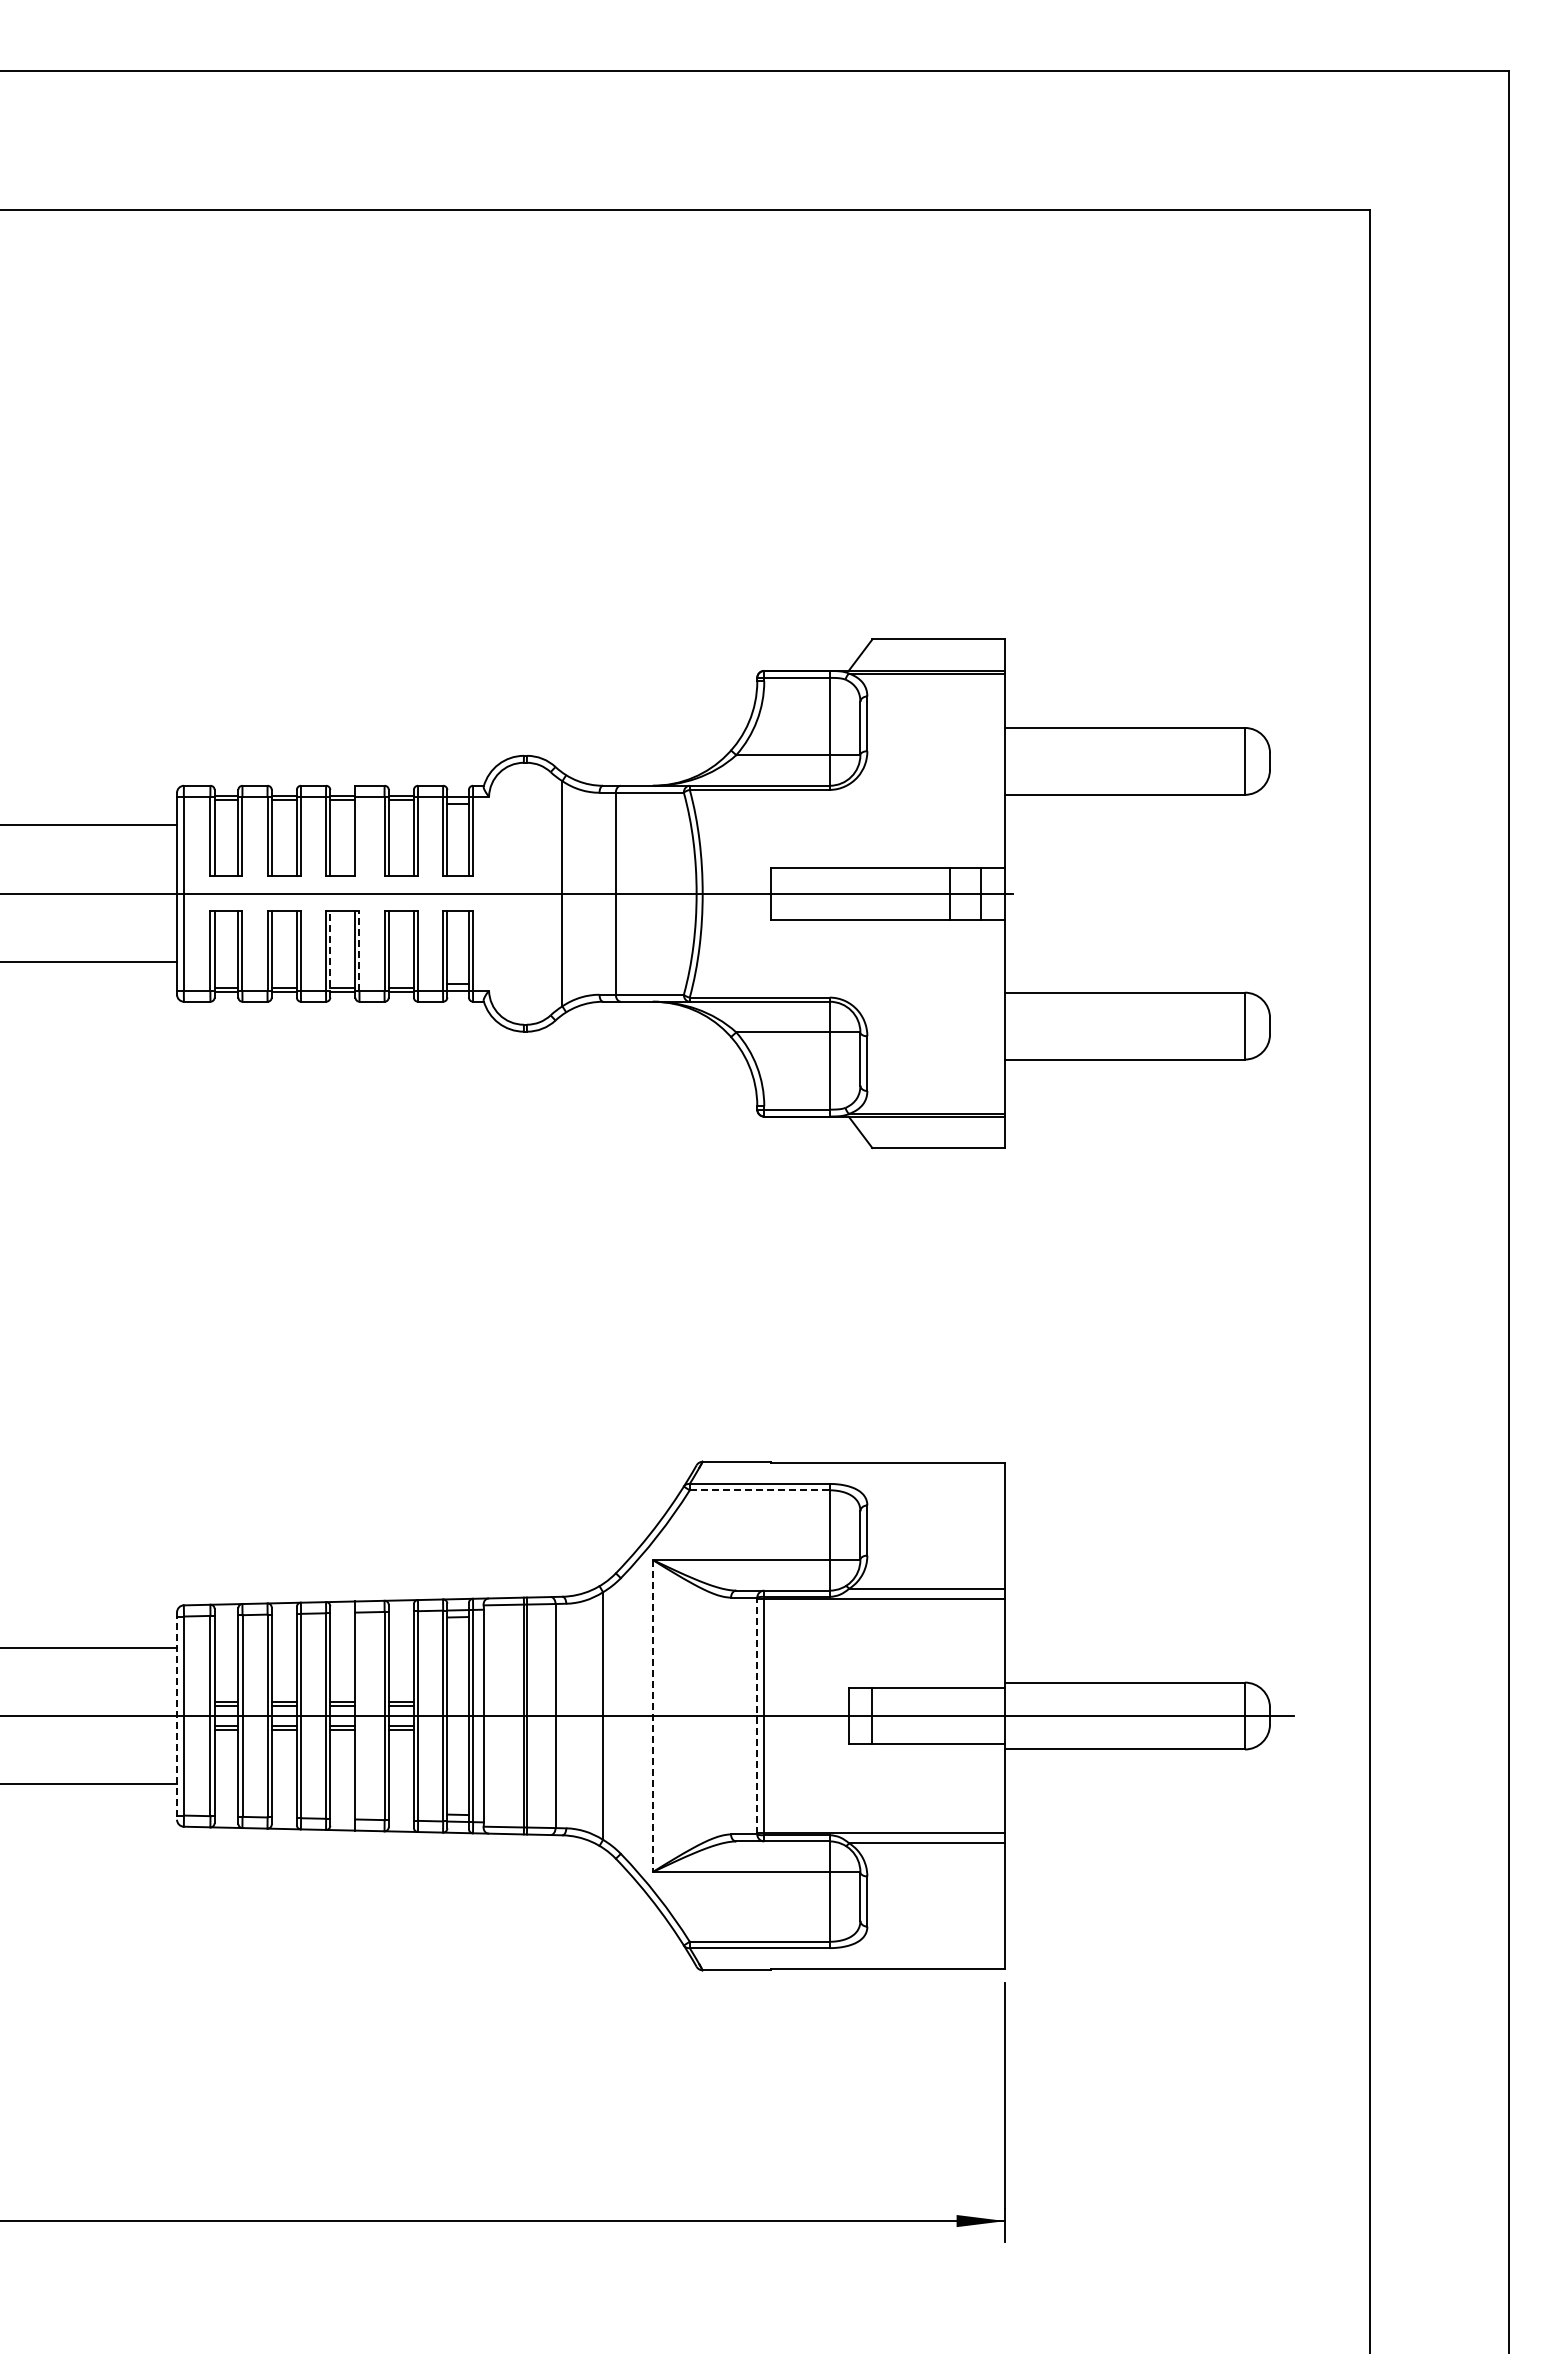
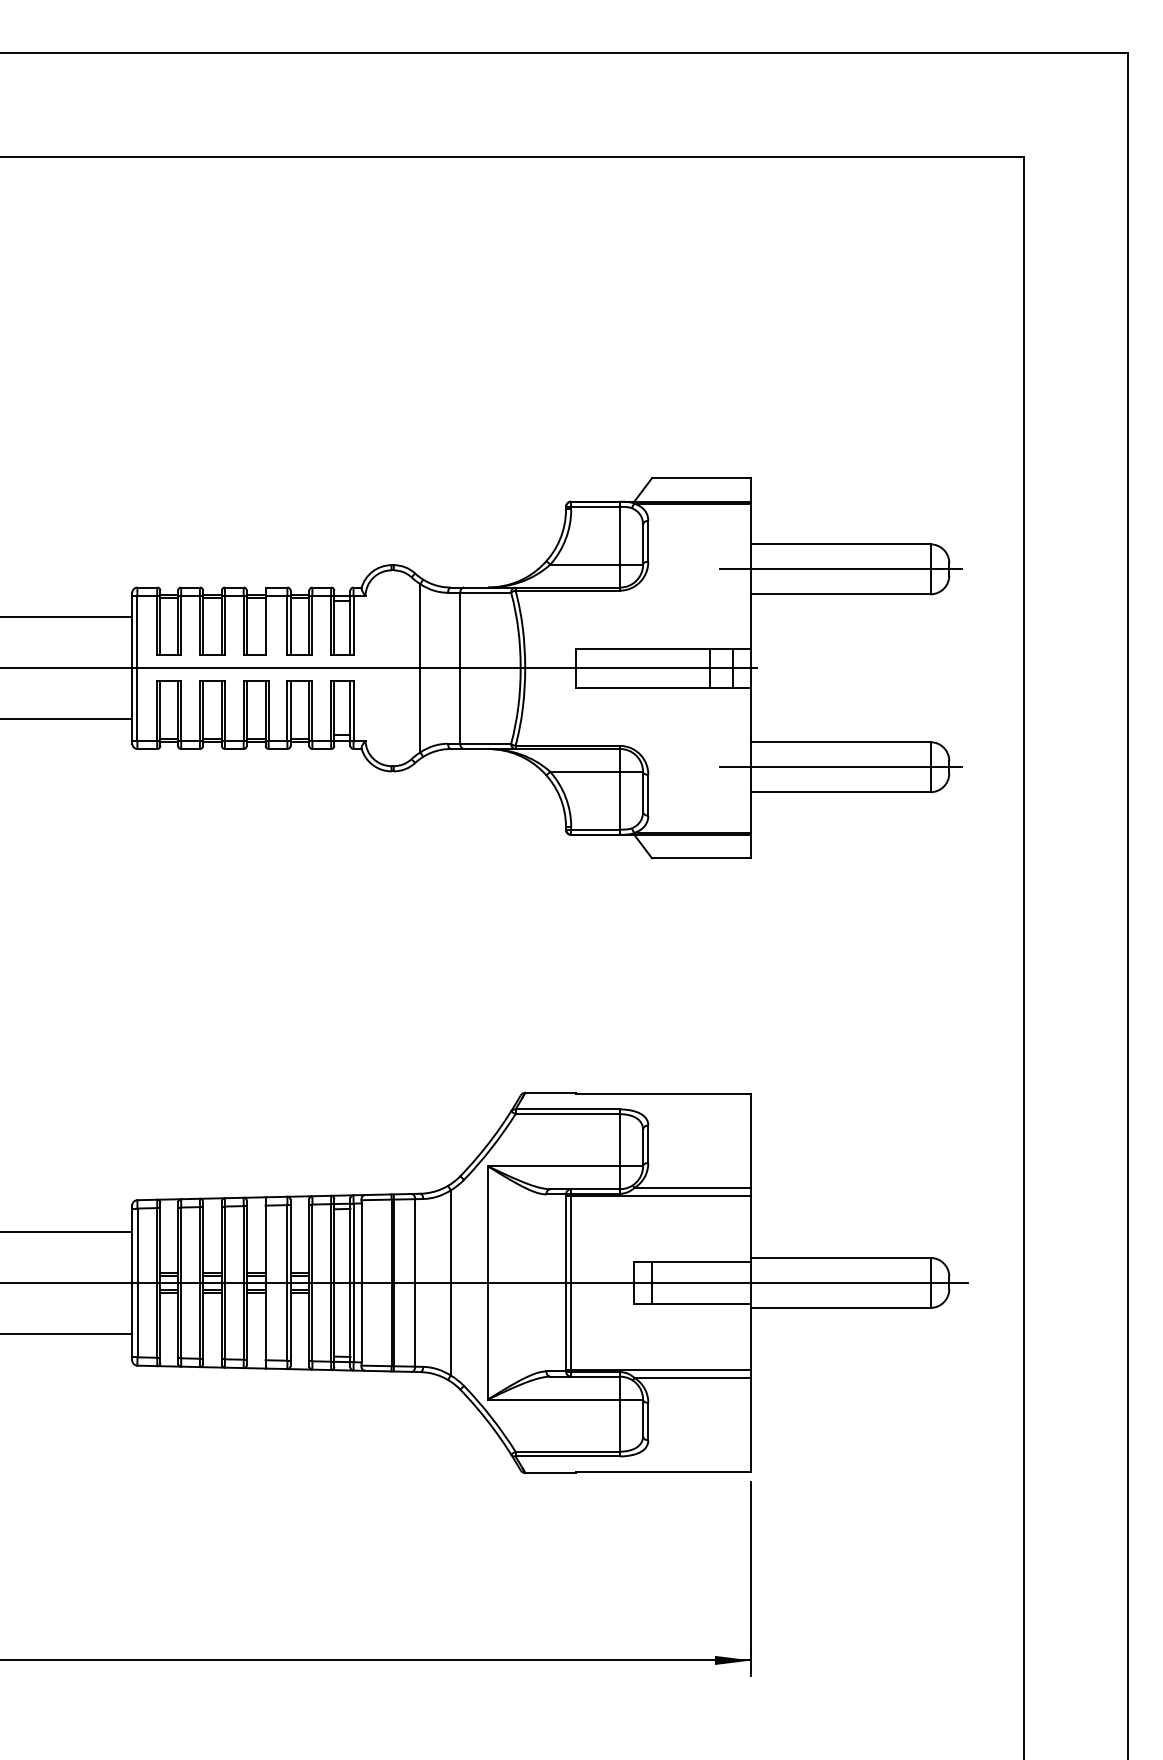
line: (1124, 761) -> (840, 569), added
line: (359, 950) -> (268, 710), dashed -> solid
line: (330, 953) -> (246, 712), dashed -> solid
line: (1124, 1026) -> (840, 767), added
line: (759, 1490) -> (567, 1114), dashed -> solid
line: (757, 1715) -> (566, 1282), dashed -> solid
line: (177, 1716) -> (132, 1283), dashed -> solid
line: (652, 1716) -> (487, 1283), dashed -> solid

